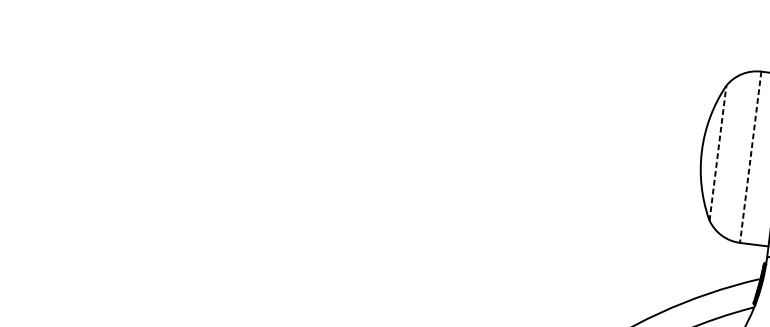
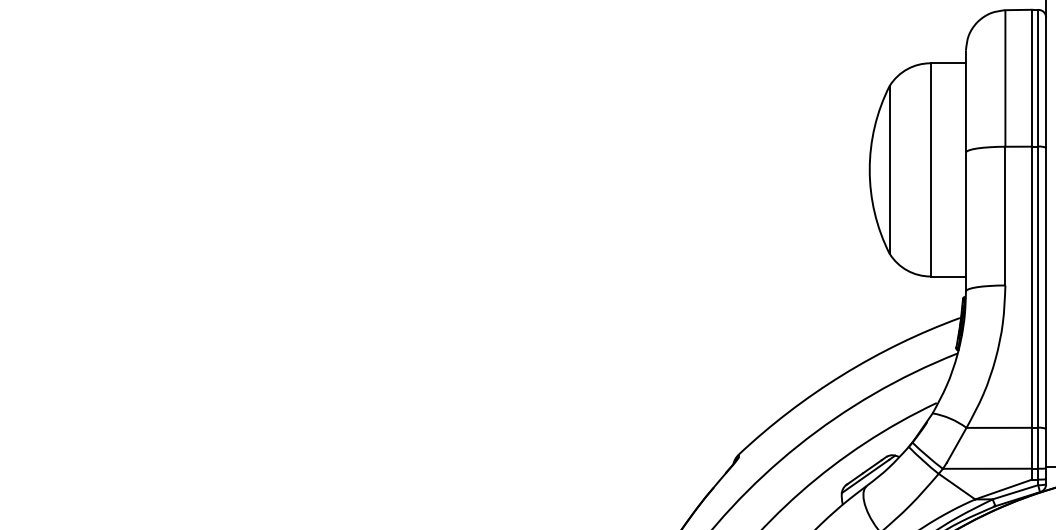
line: (717, 152) -> (889, 169), dashed -> solid
line: (750, 156) -> (930, 169), dashed -> solid

